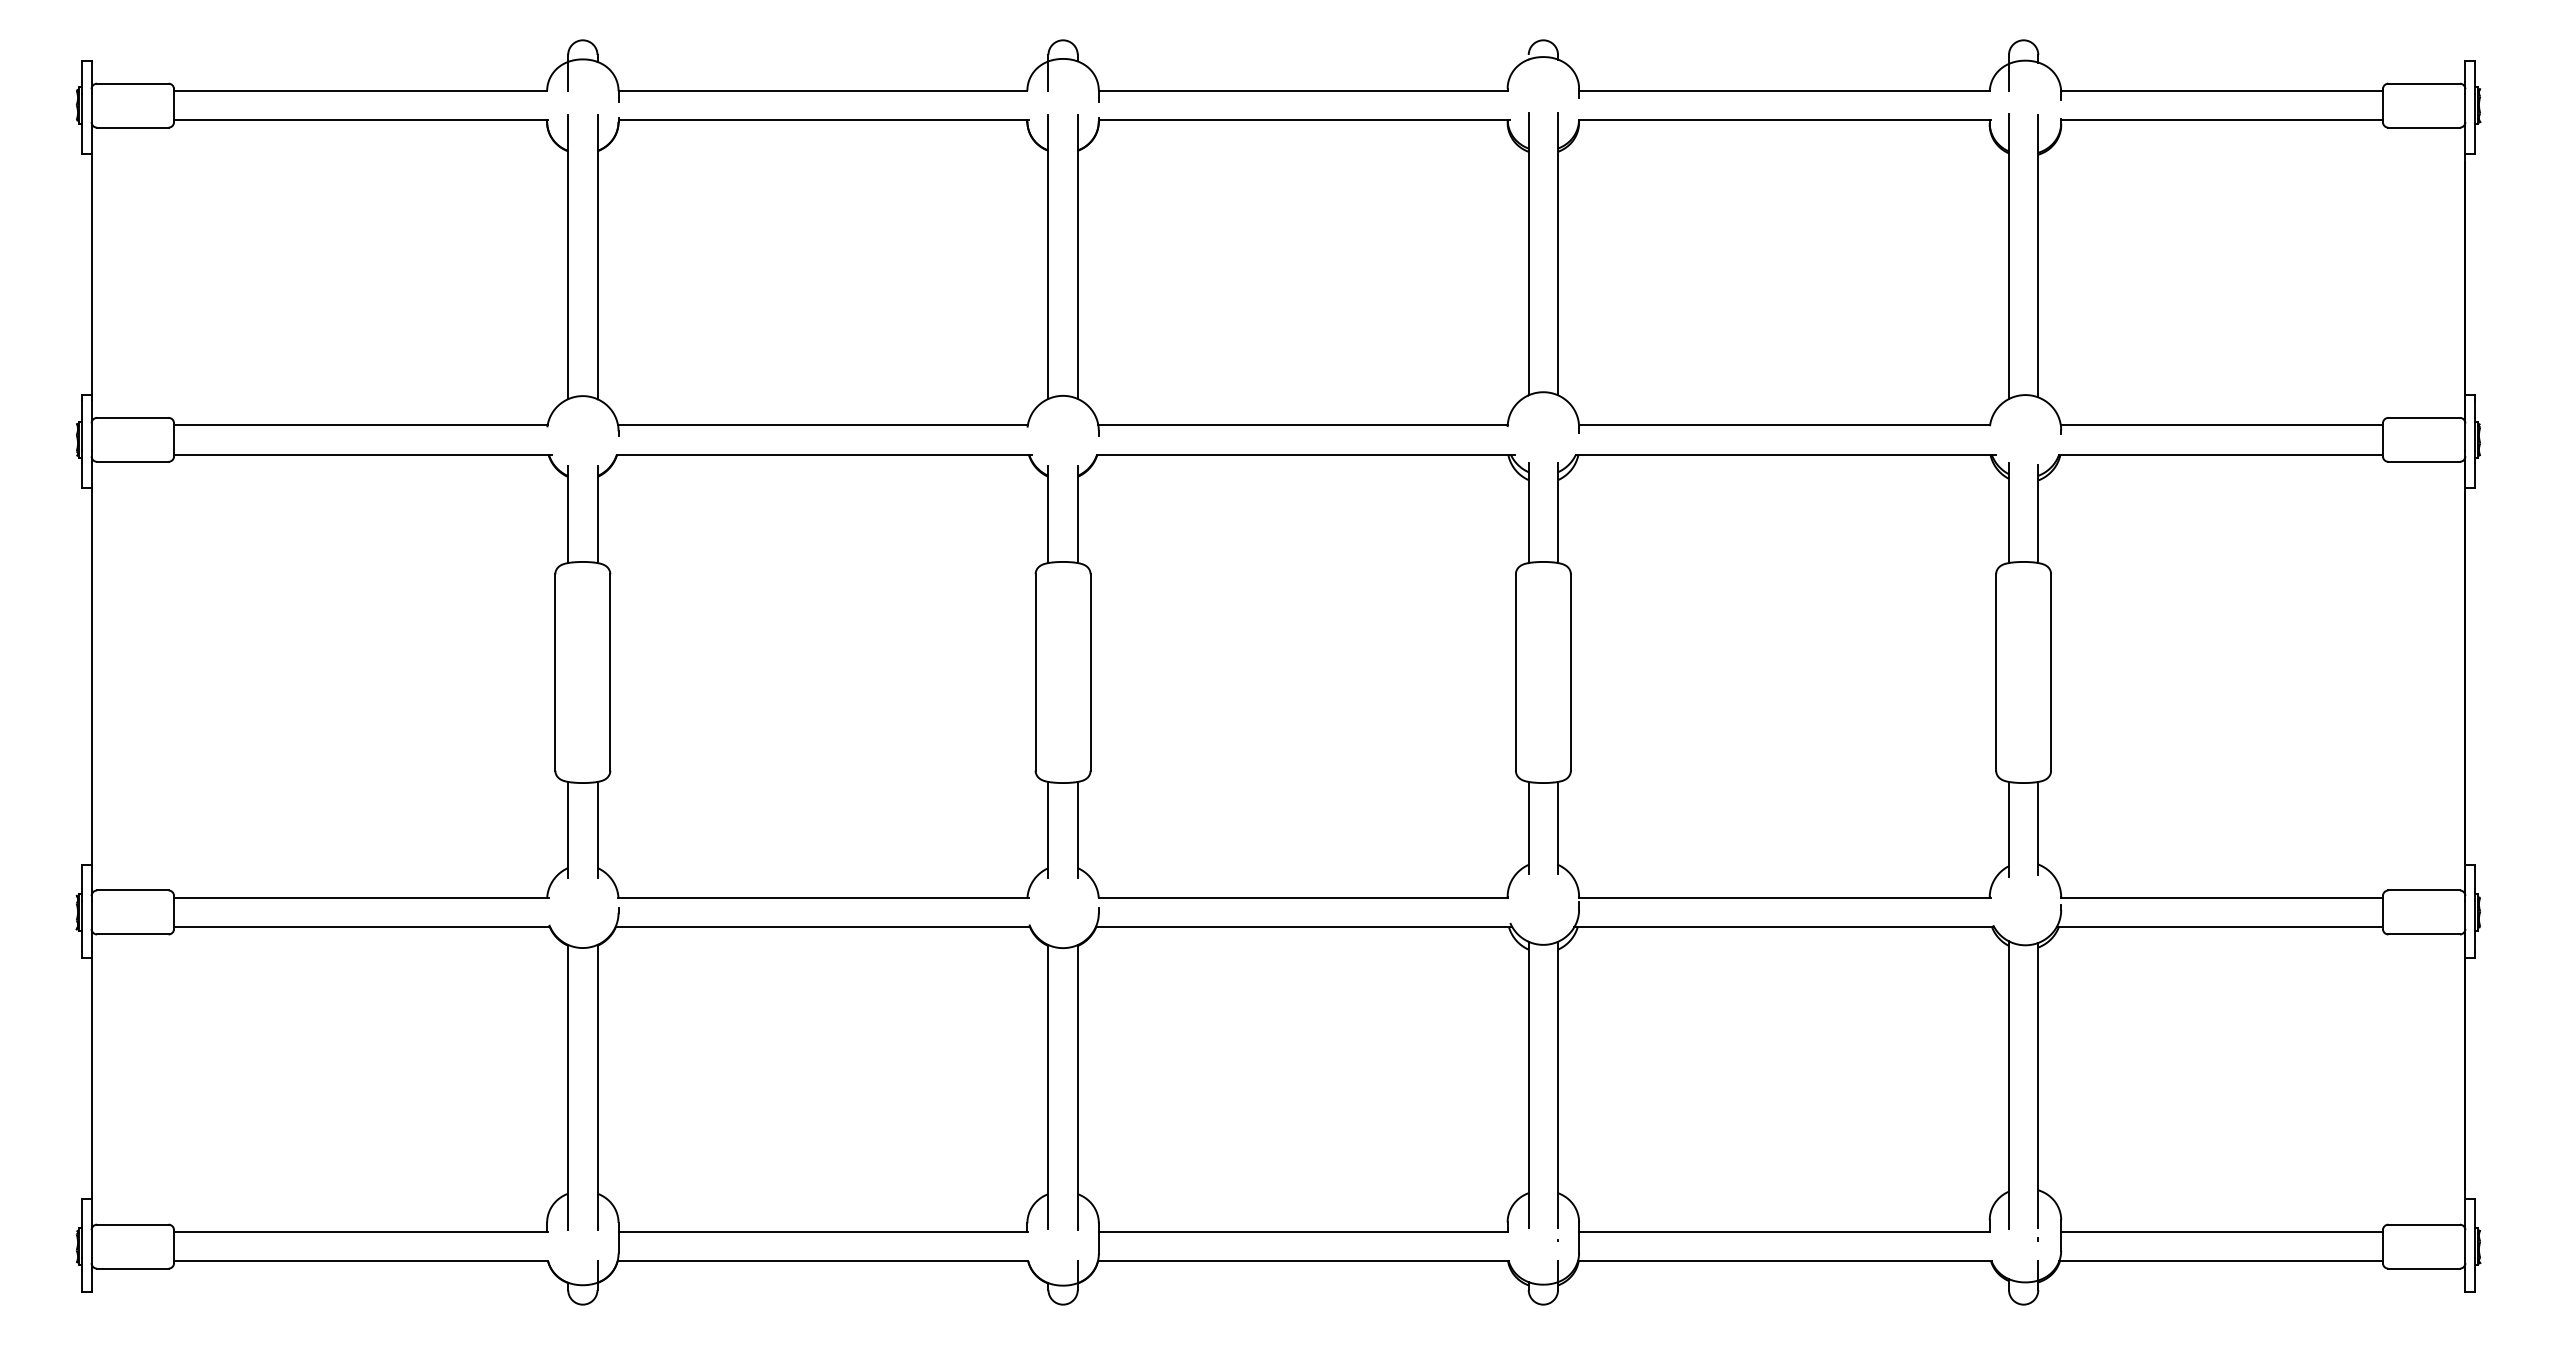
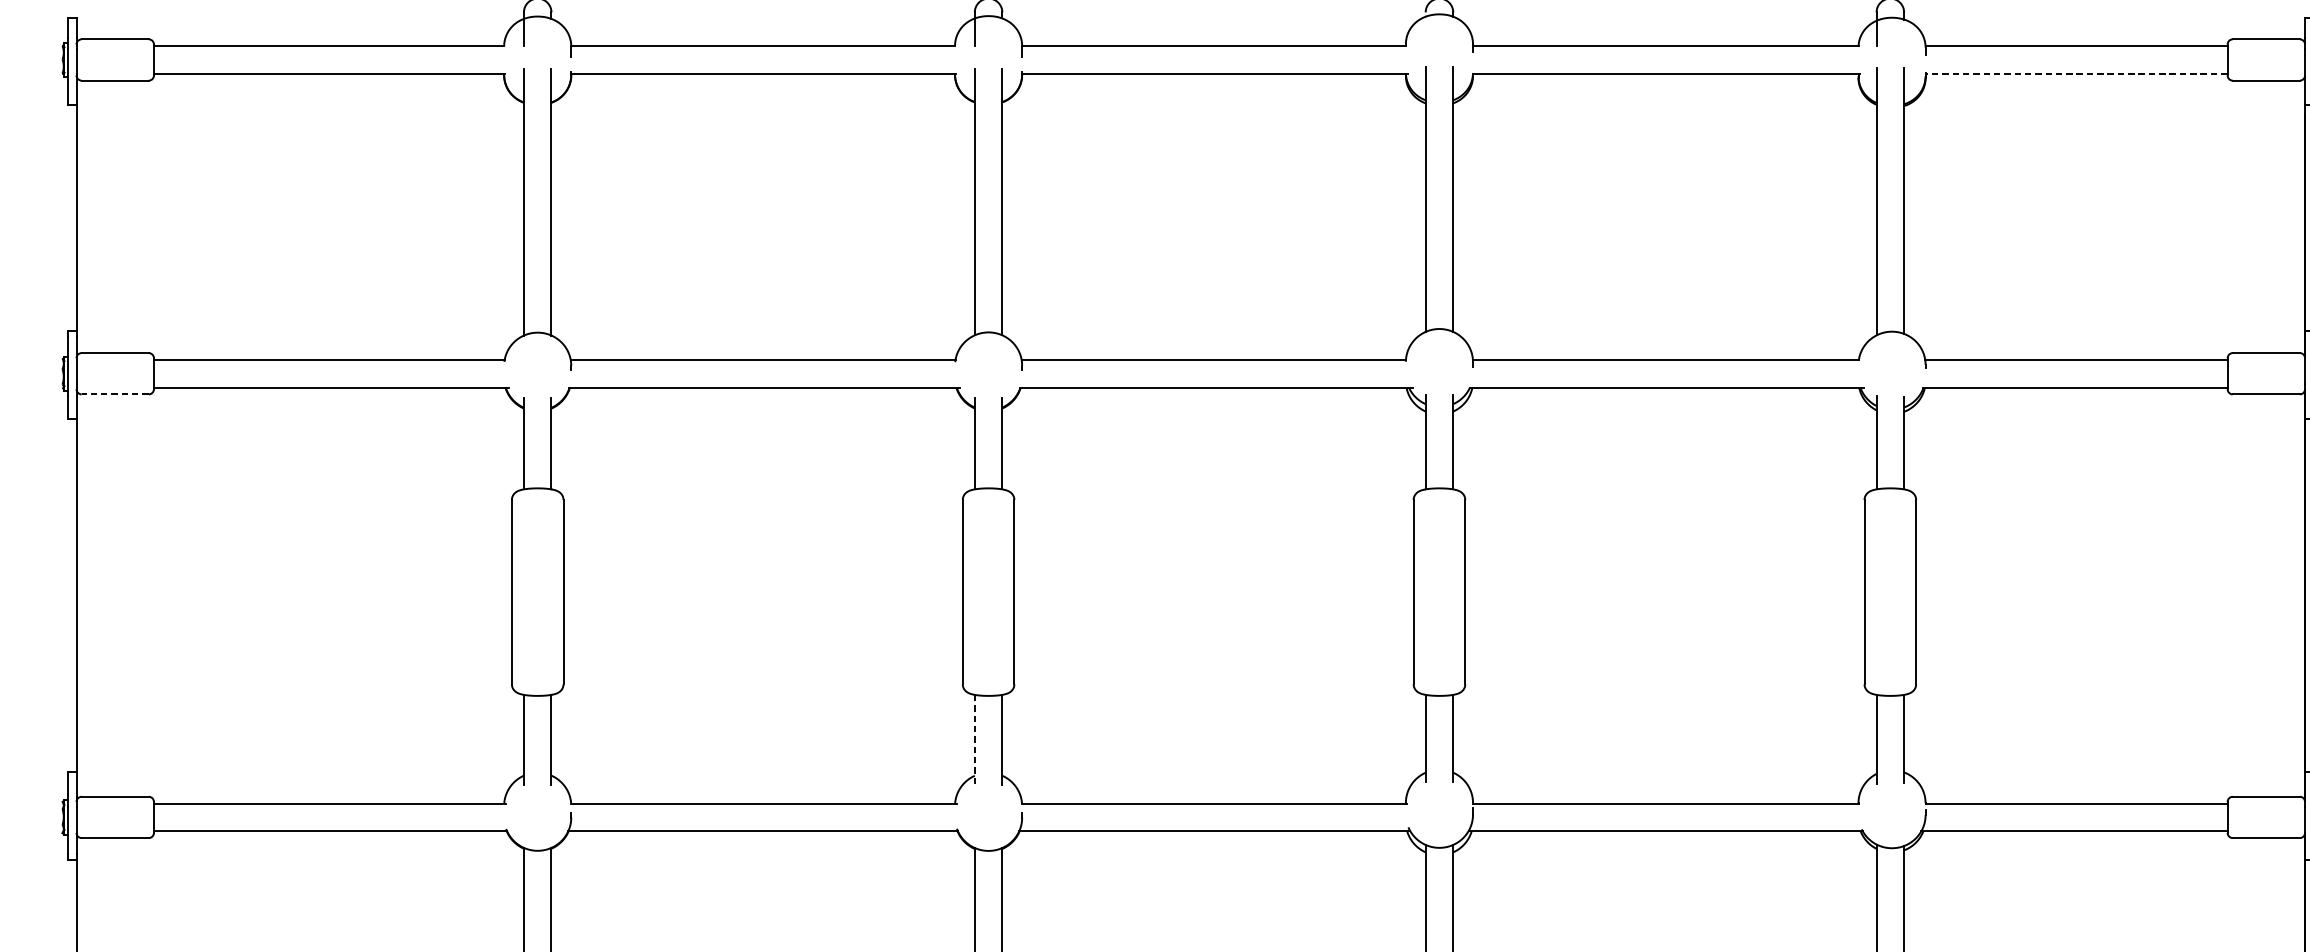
line: (2222, 120) -> (2077, 73), solid -> dashed
line: (132, 461) -> (114, 394), solid -> dashed
line: (1048, 829) -> (974, 739), solid -> dashed

